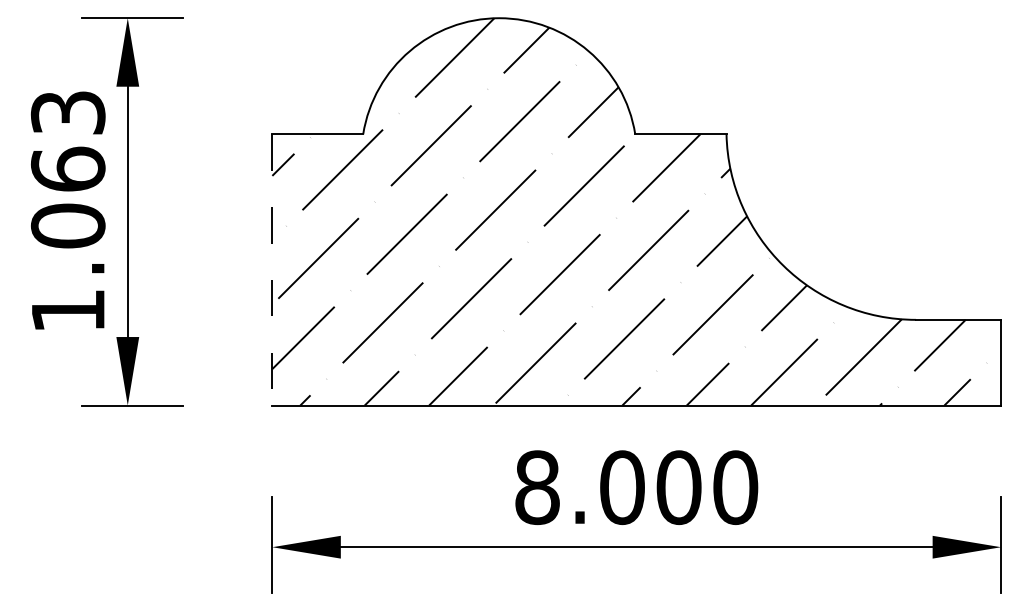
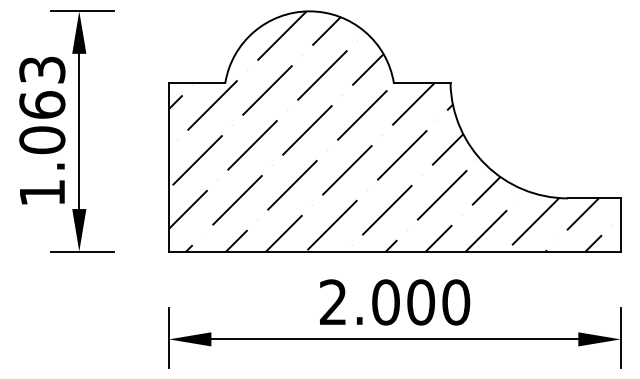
line: (271, 270) -> (168, 167), dashed -> solid
text: (537, 487) -> (333, 302), 8.000 -> 2.000

